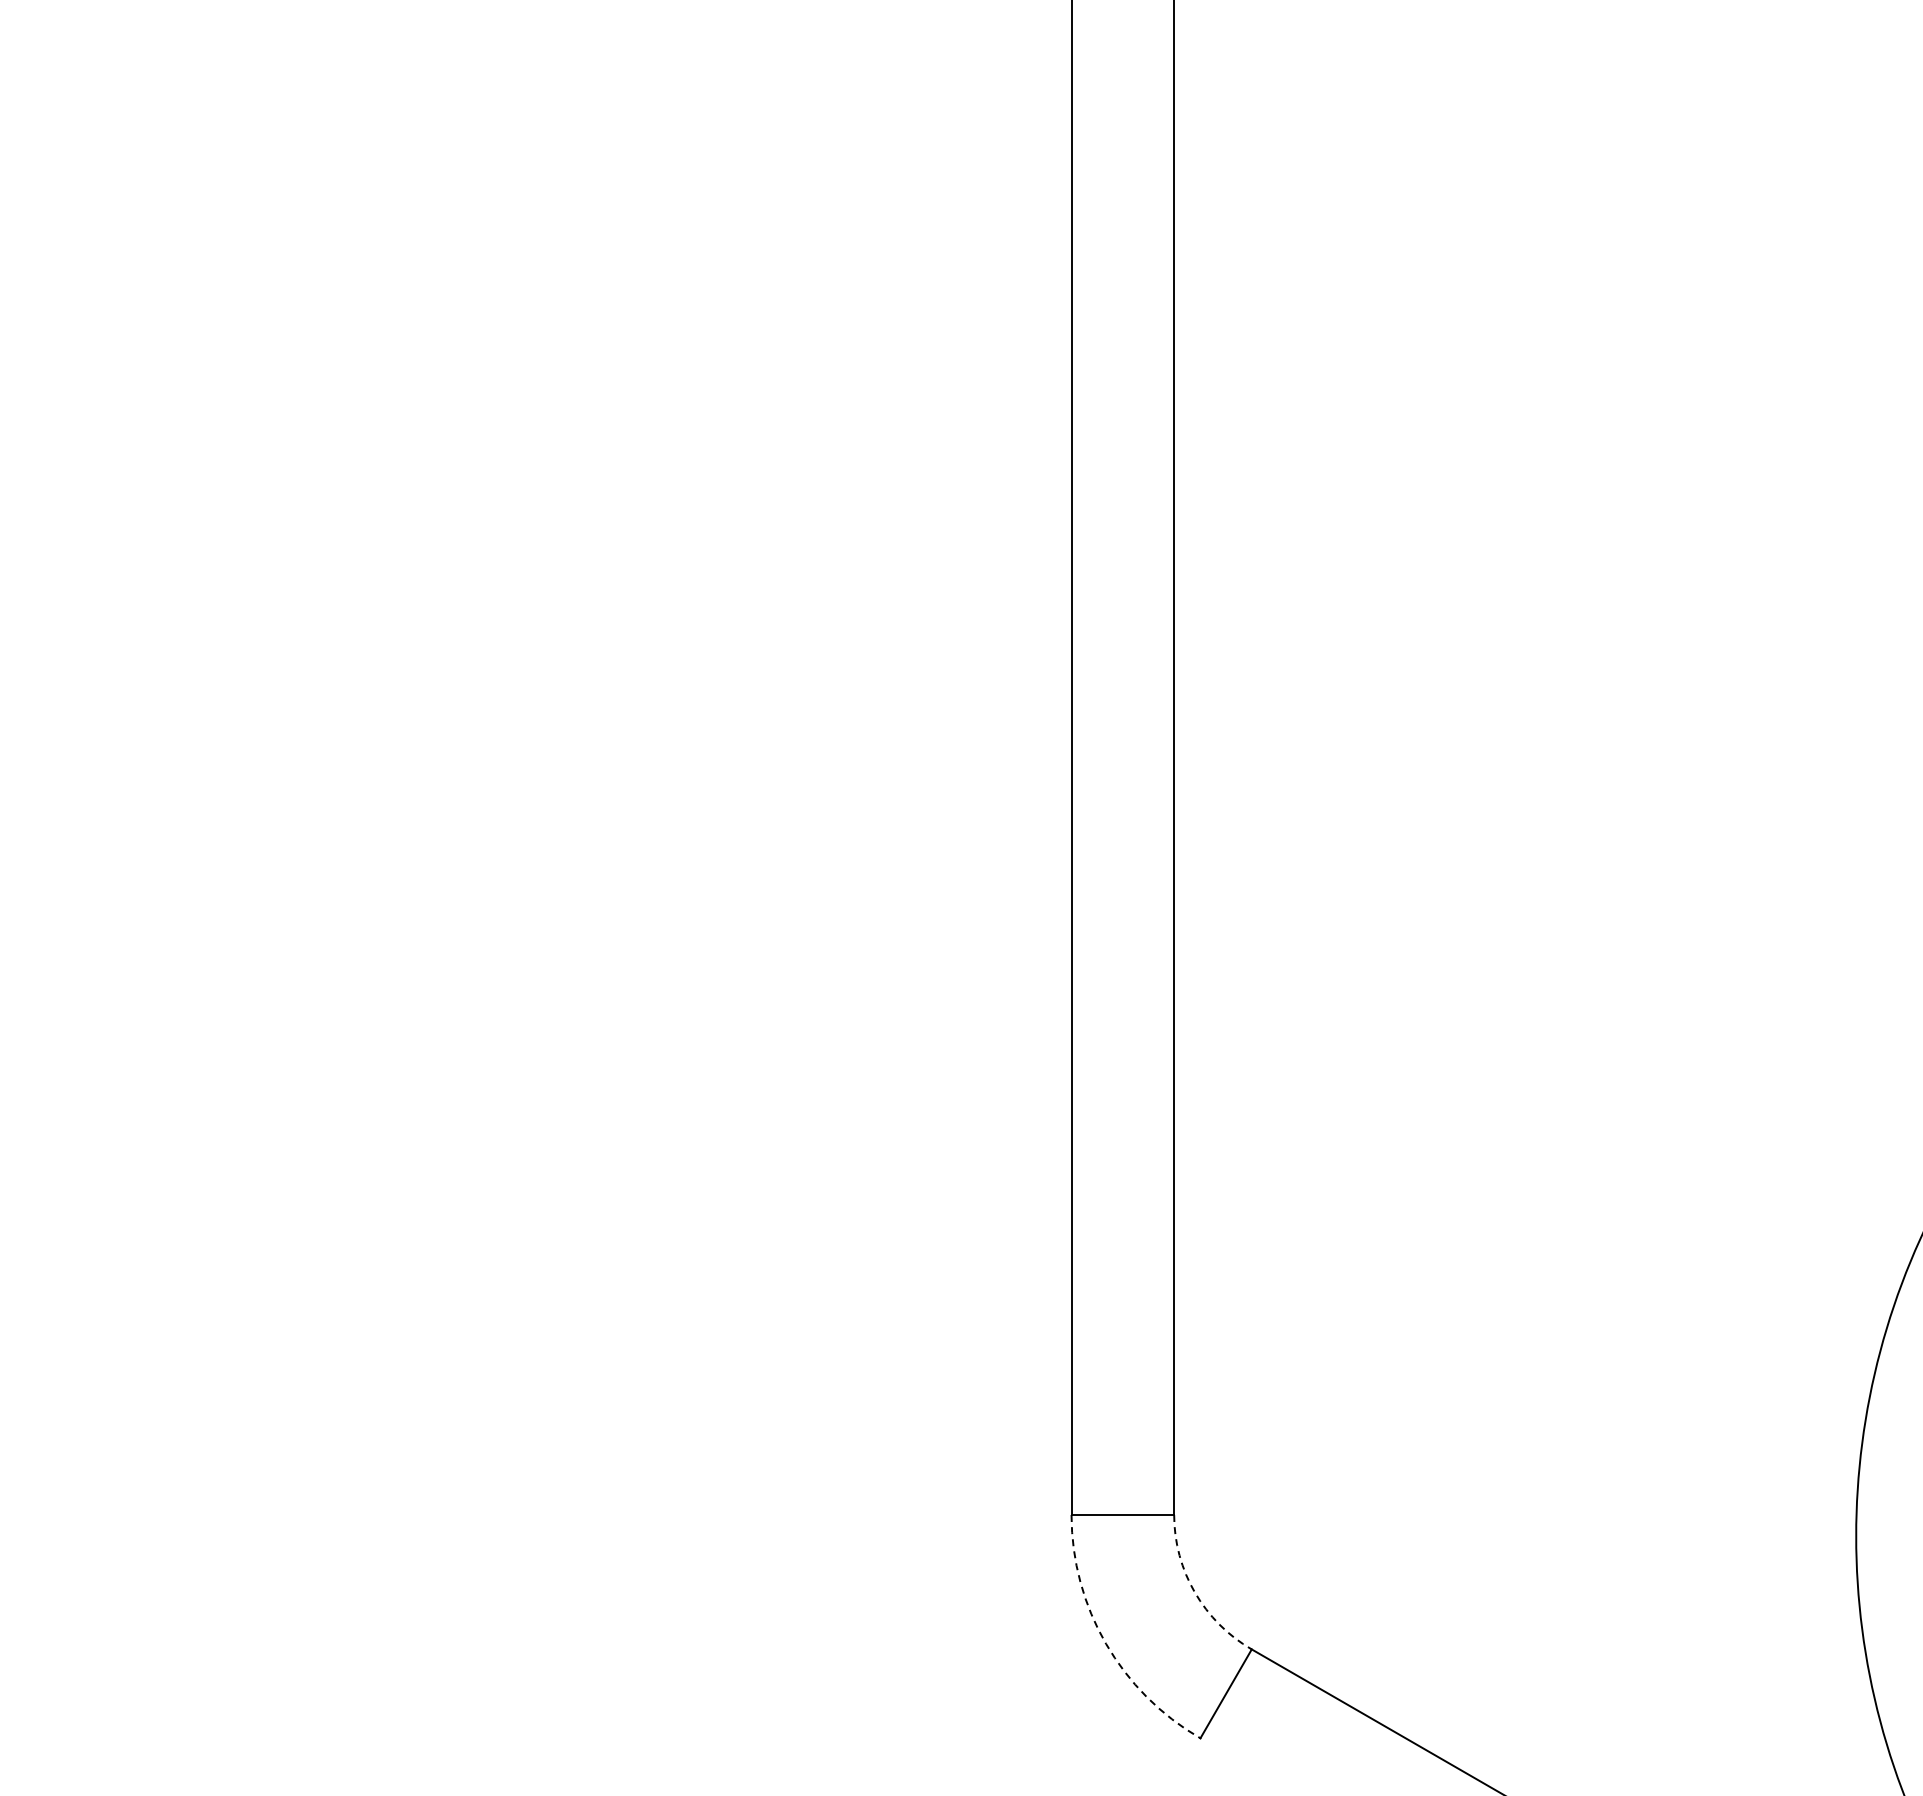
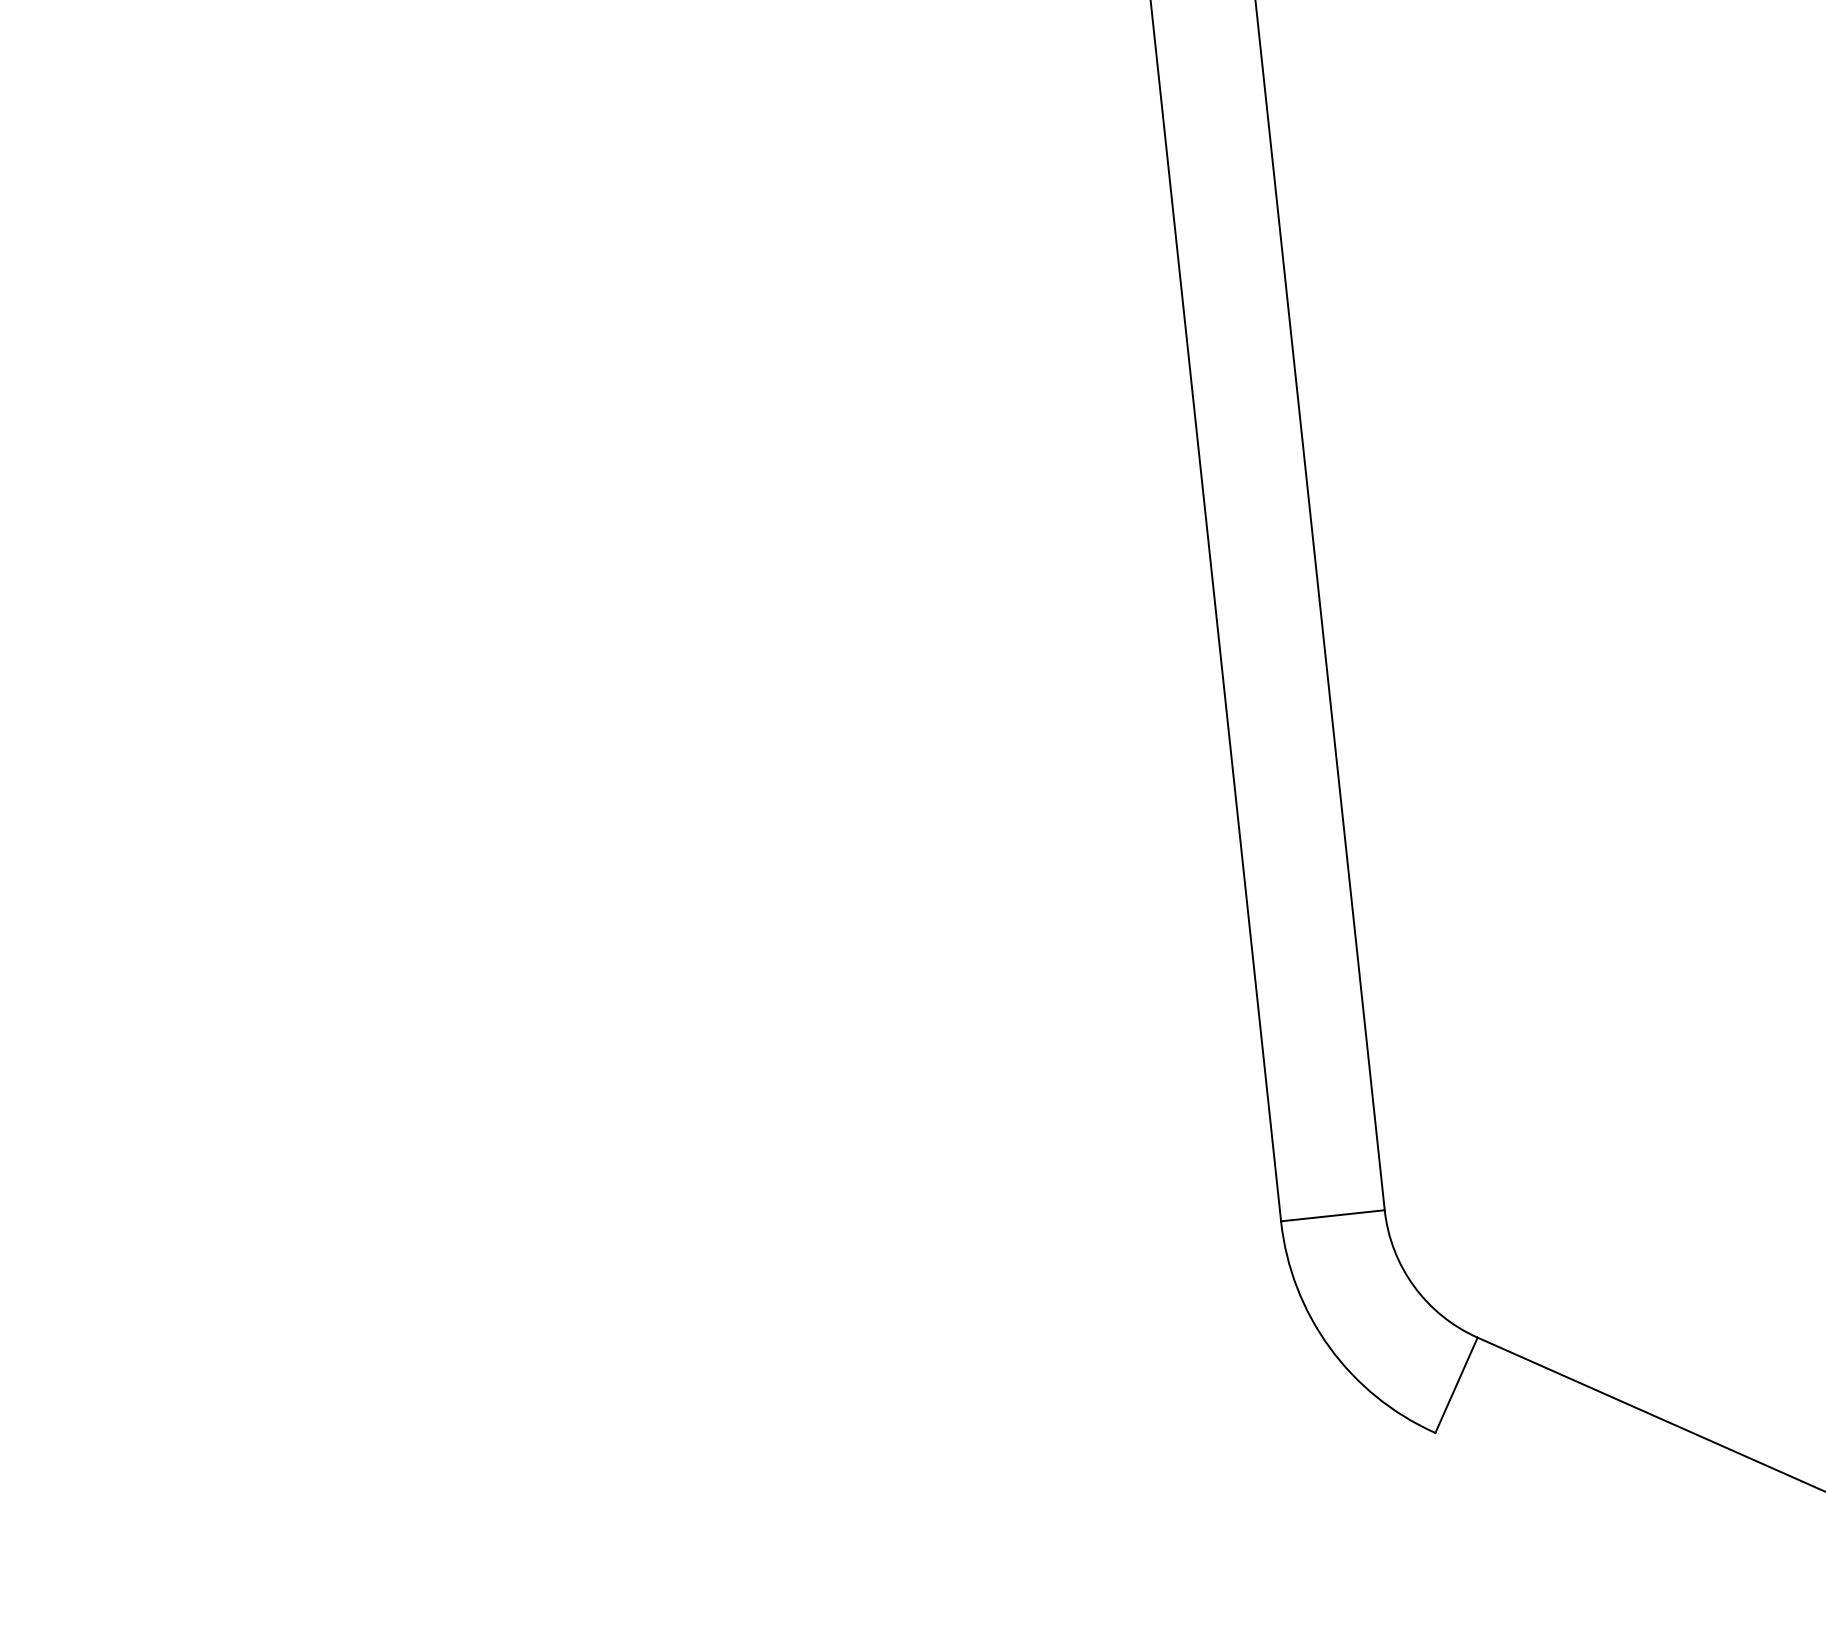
arc: (1194, 1592) -> (1413, 1286), dashed -> solid
arc: (1106, 1643) -> (1330, 1347), dashed -> solid

